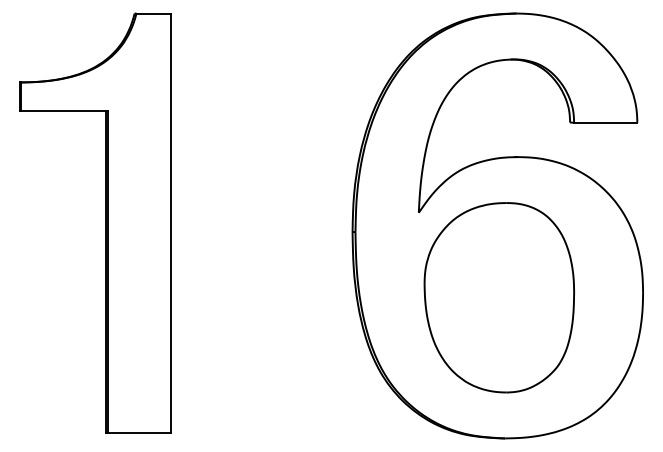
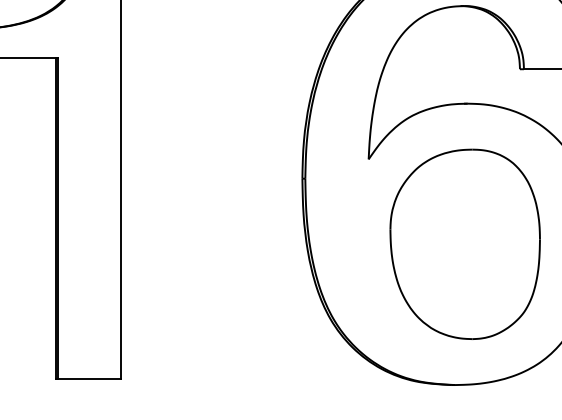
part: (498, 297) -> (464, 244), moved

